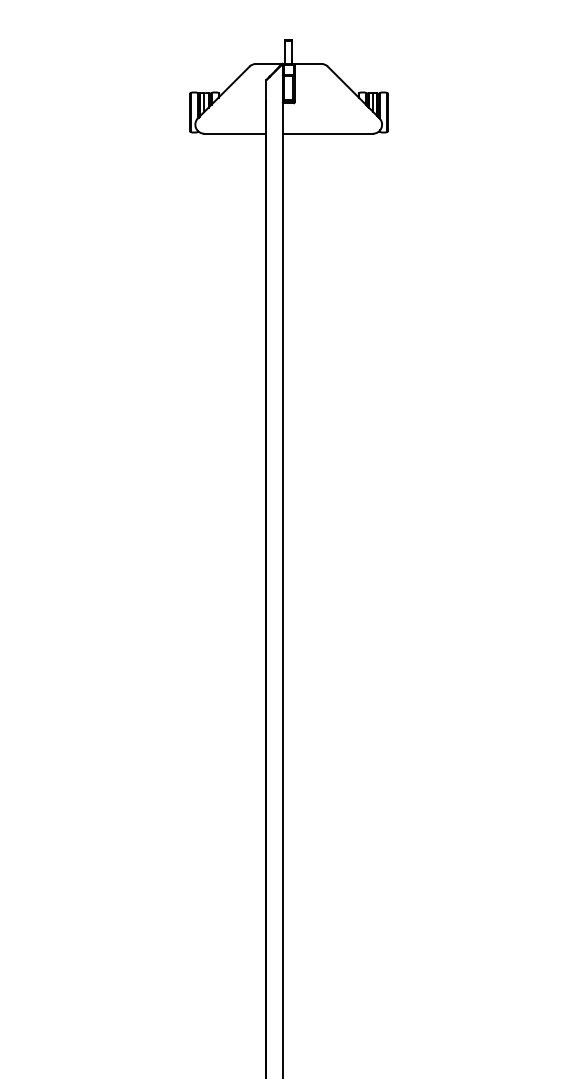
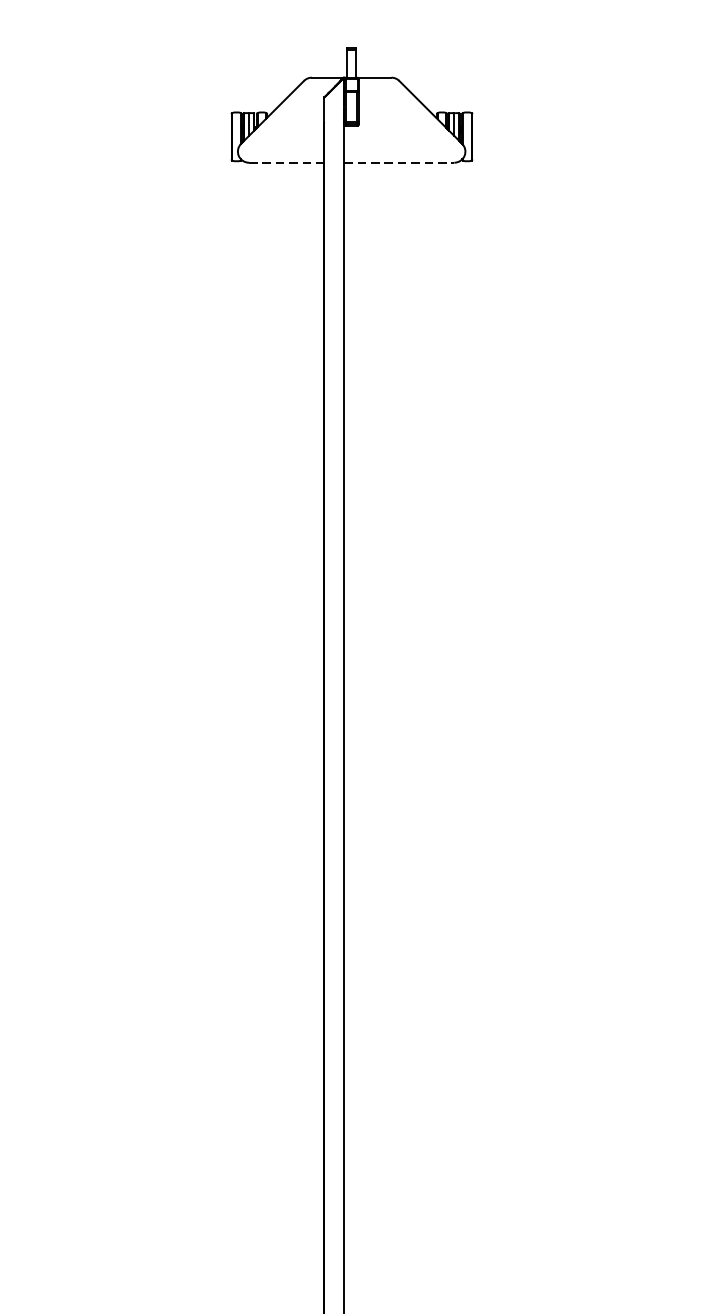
line: (235, 133) -> (286, 162), solid -> dashed
line: (328, 133) -> (400, 162), solid -> dashed

